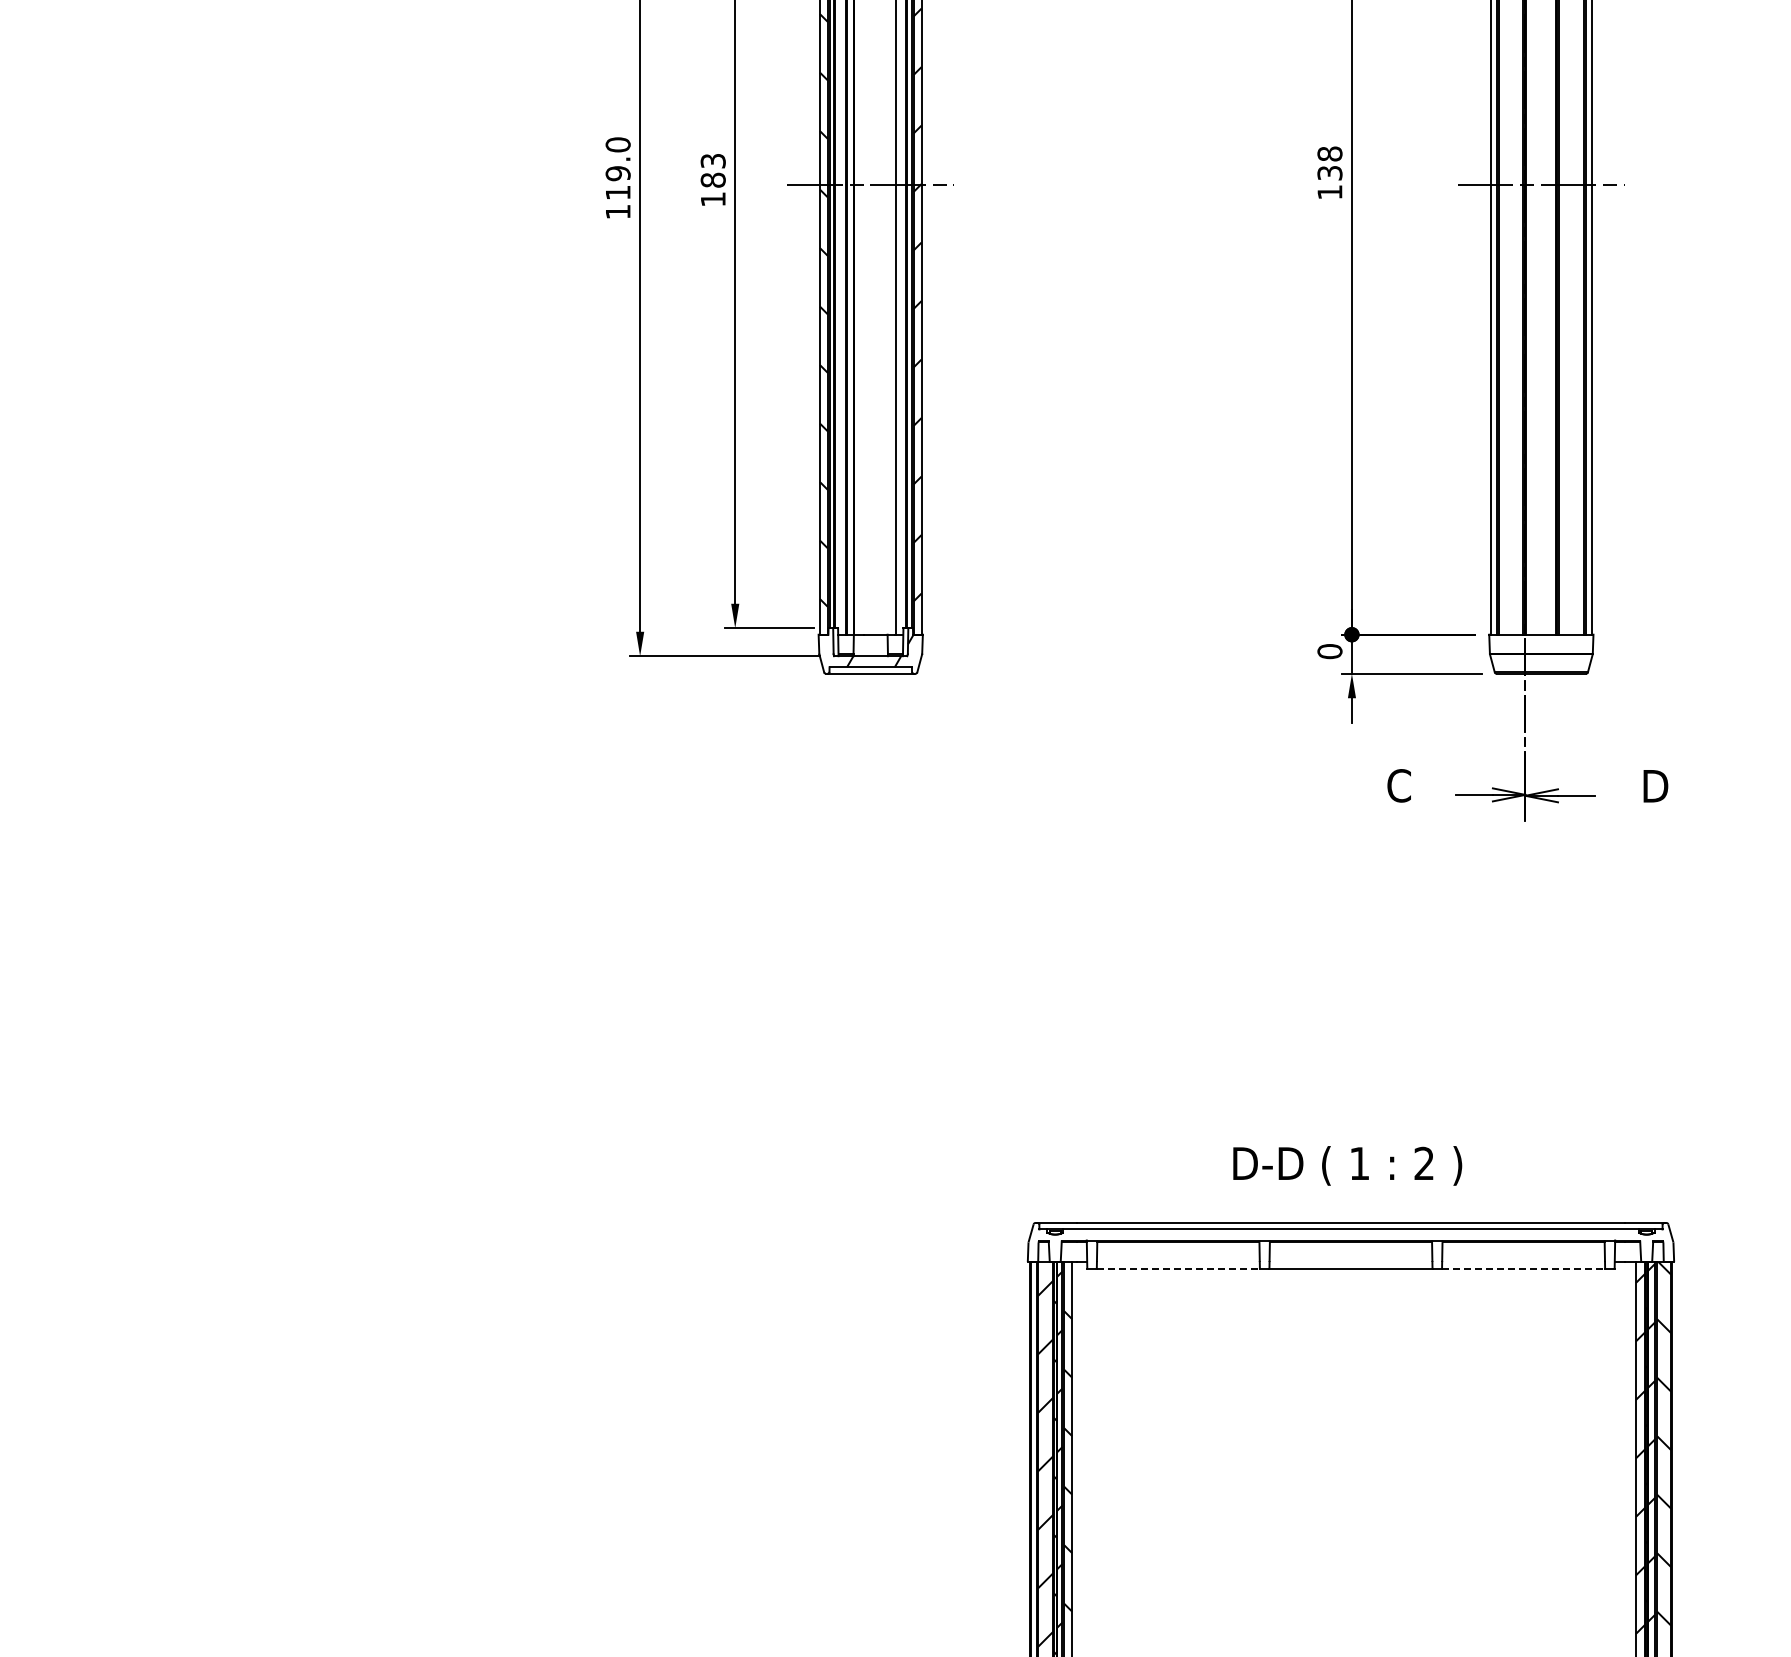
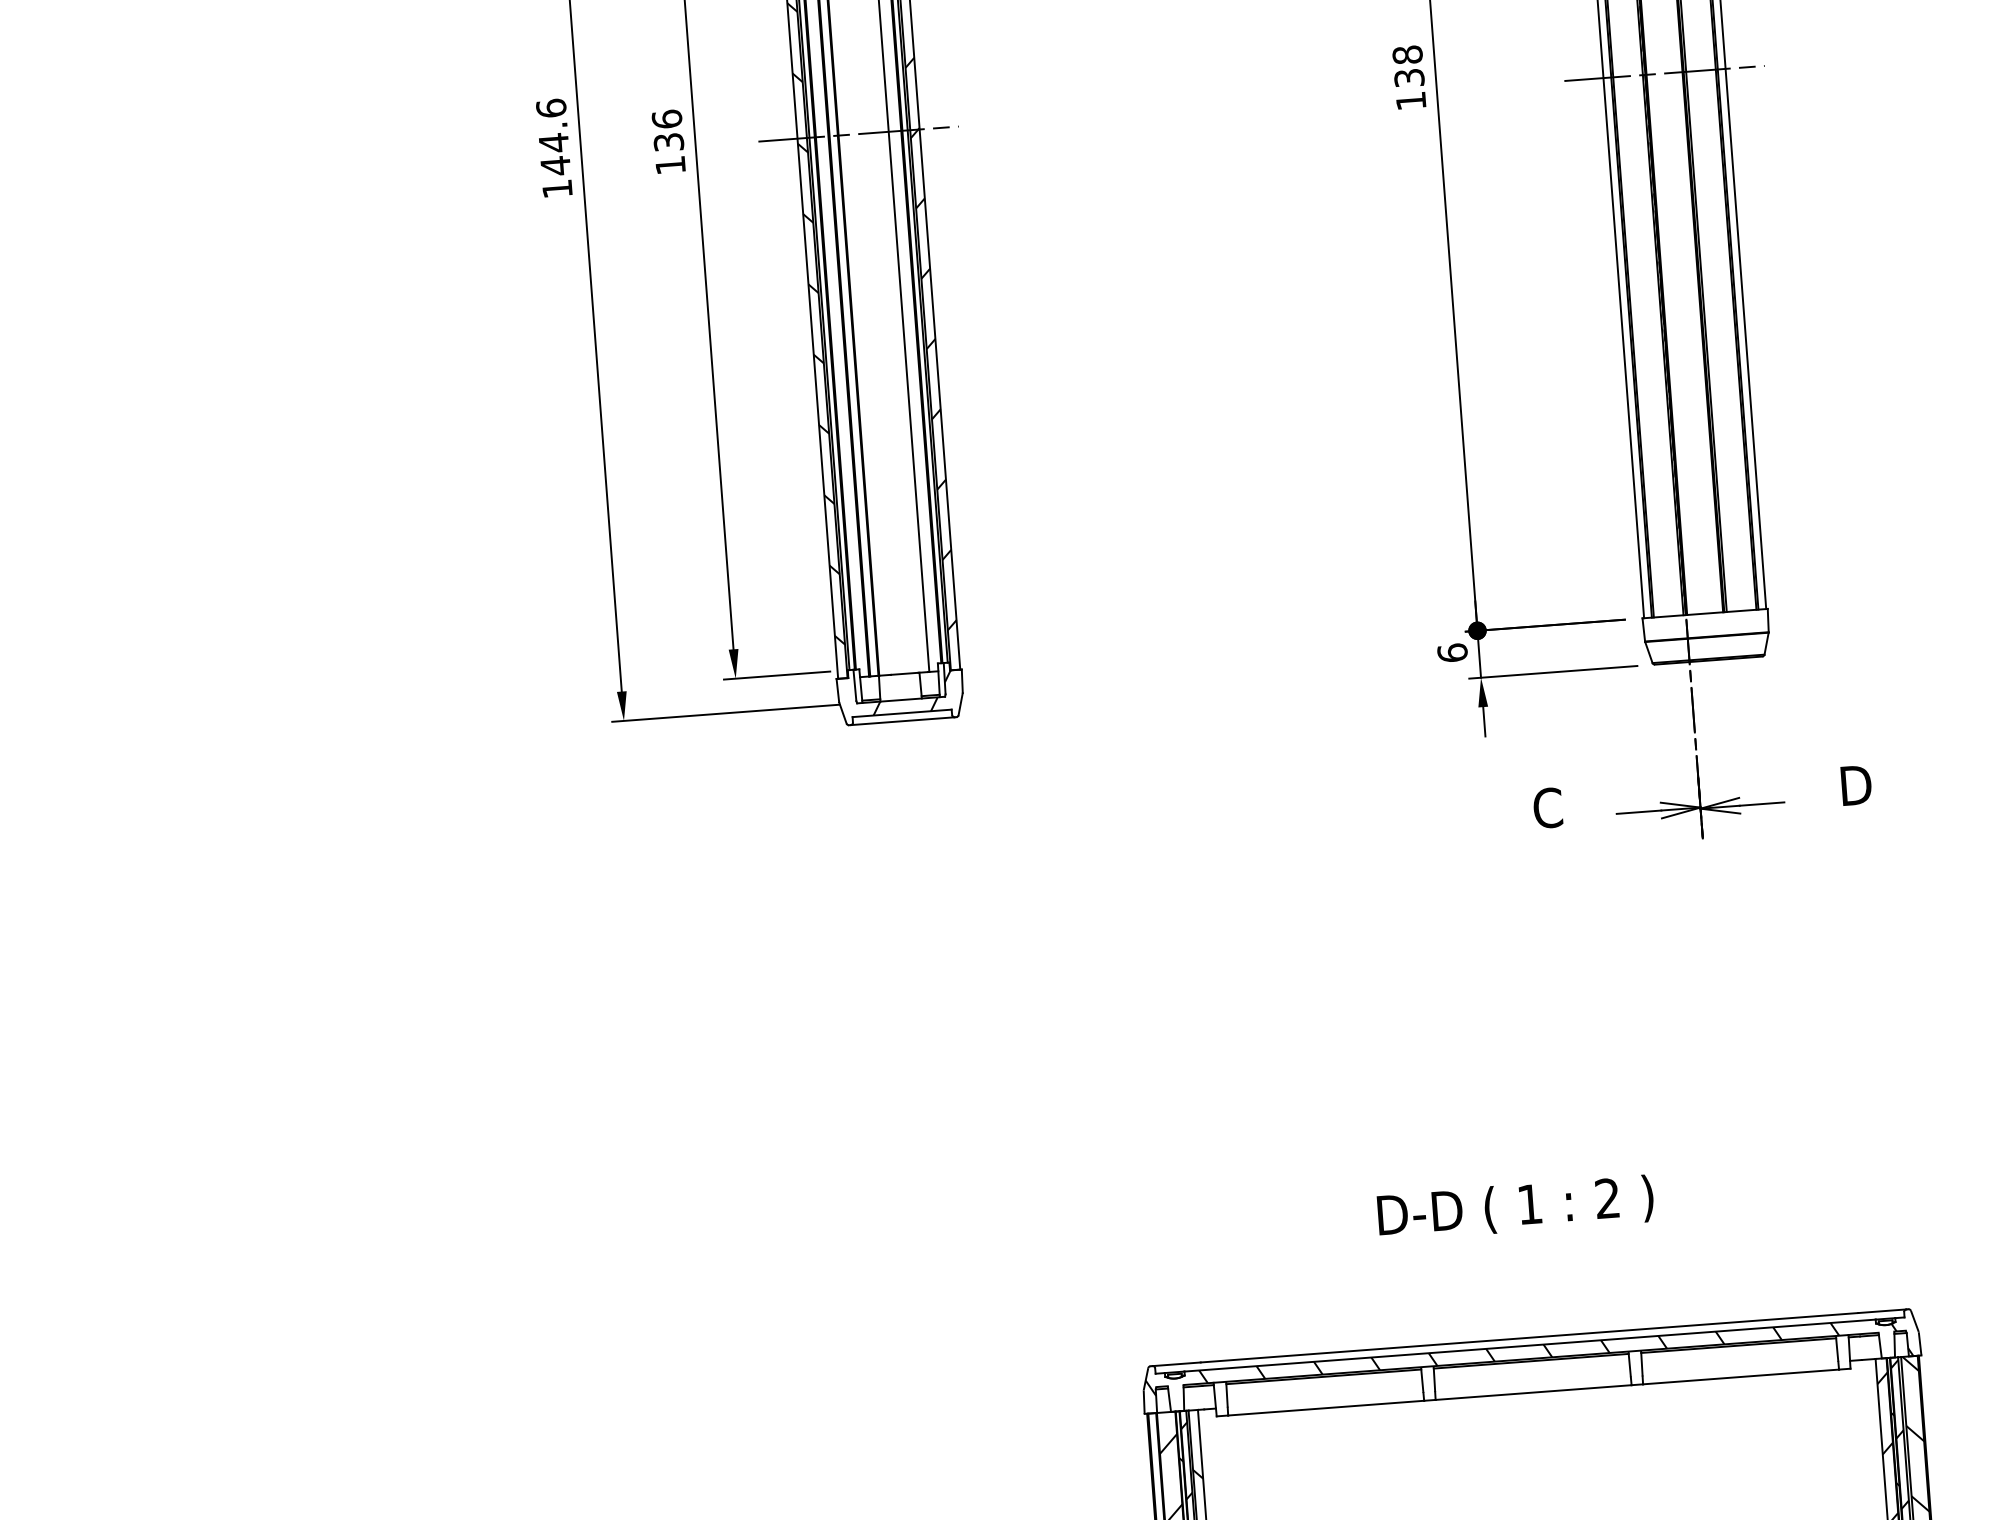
text: (617, 168) -> (552, 136), 119.0 -> 144.6
text: (712, 170) -> (667, 130), 183 -> 136
text: (1329, 651) -> (1452, 652), 0 -> 6
text: (1347, 1165) -> (1515, 1207), moved
hatch: (1348, 1245) -> (1528, 1365), added
line: (1178, 1268) -> (1326, 1408), dashed -> solid
line: (1523, 1268) -> (1740, 1376), dashed -> solid

